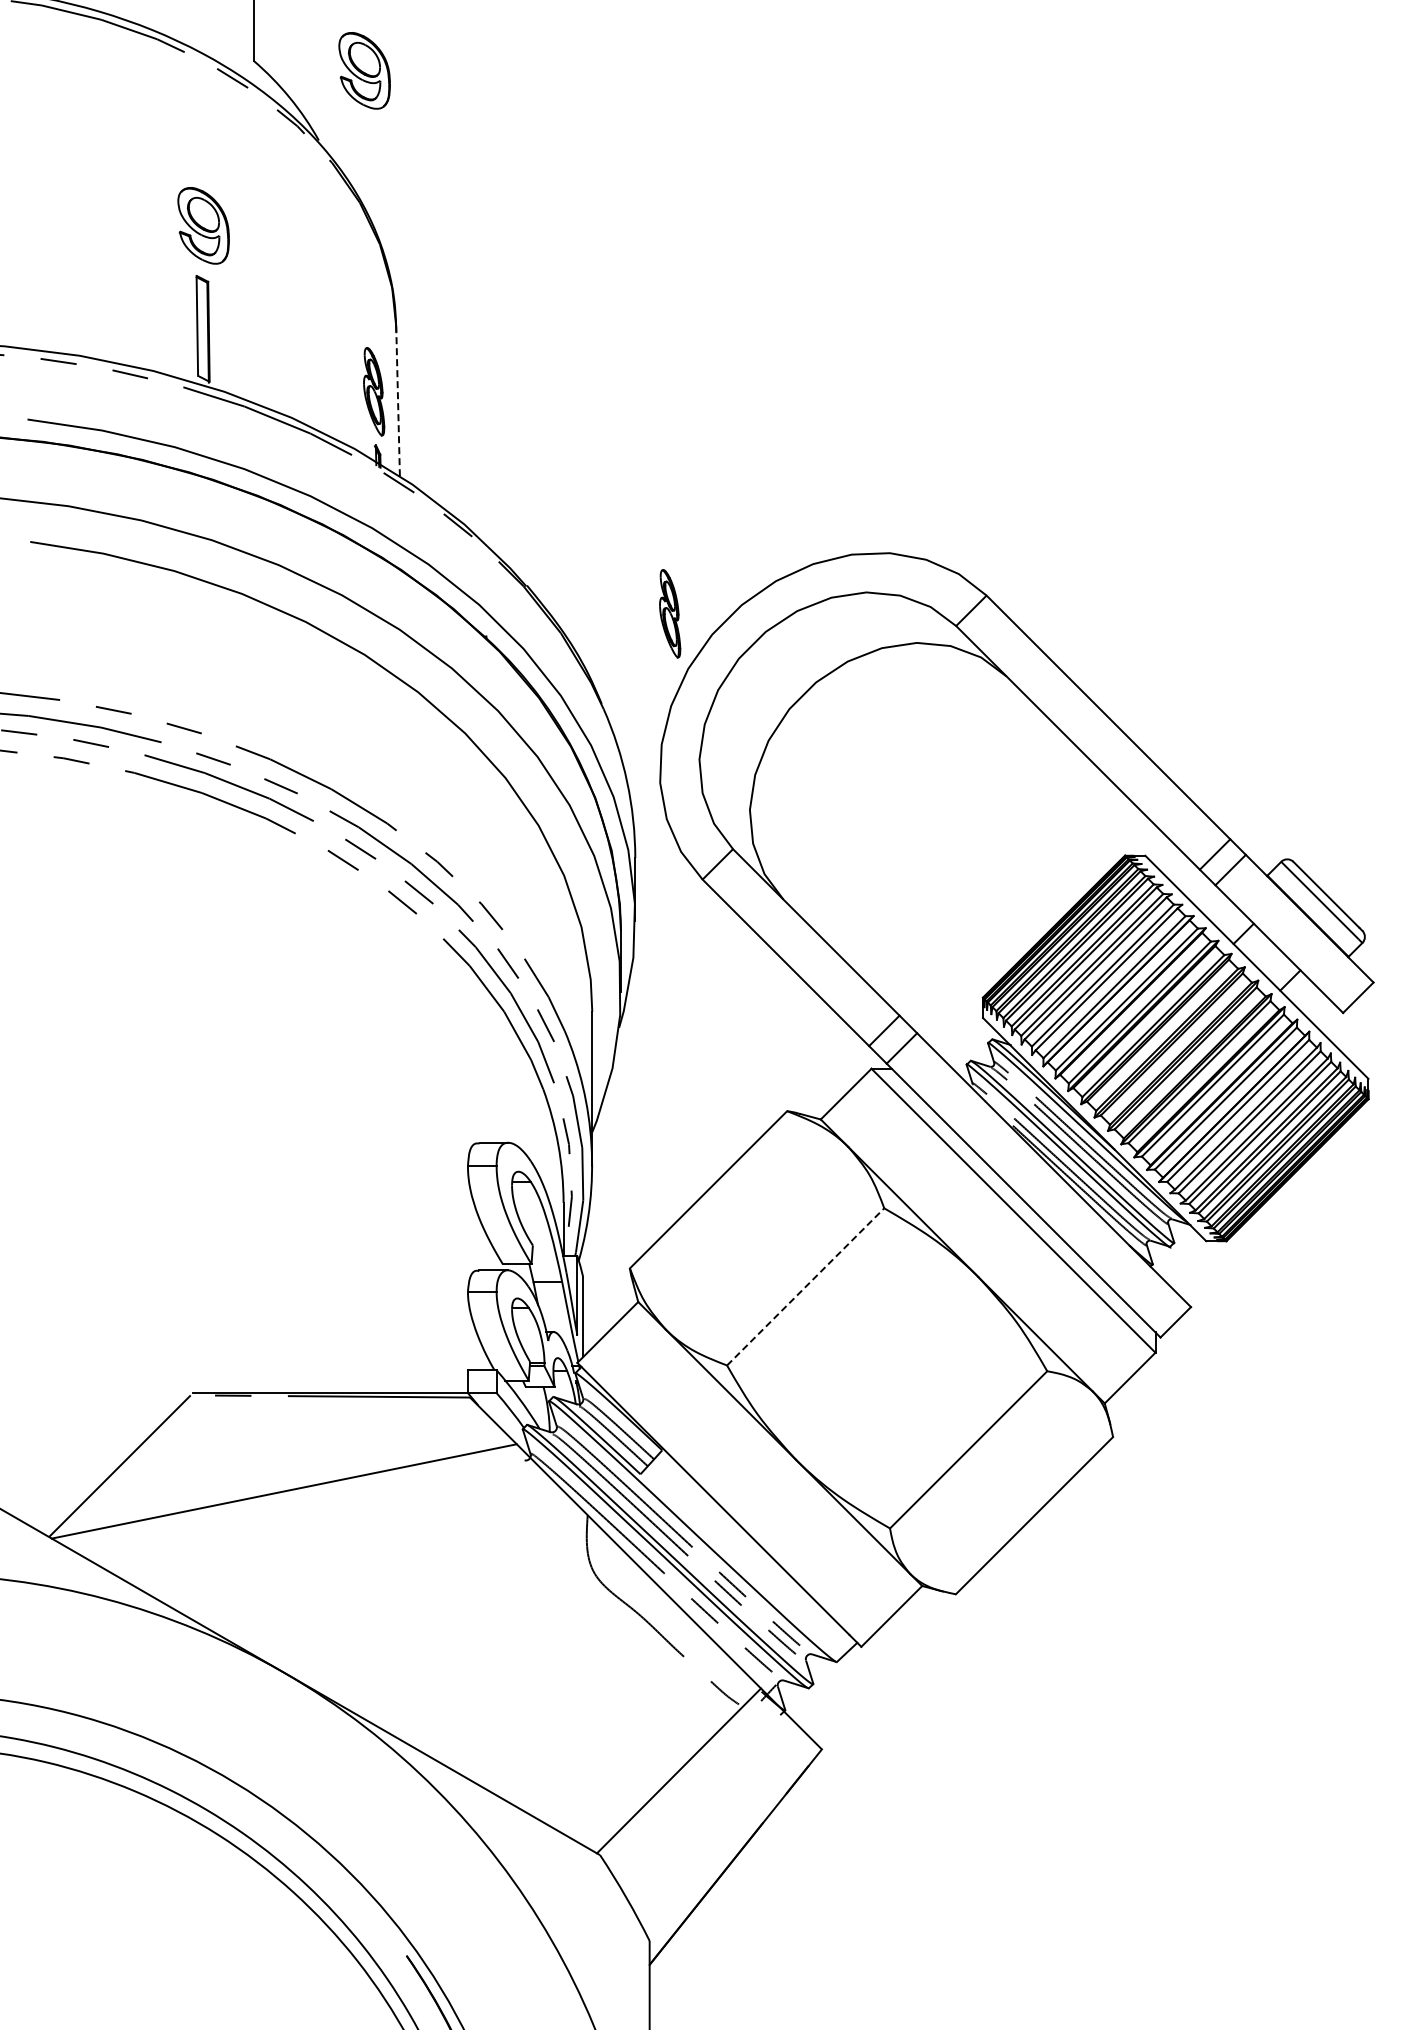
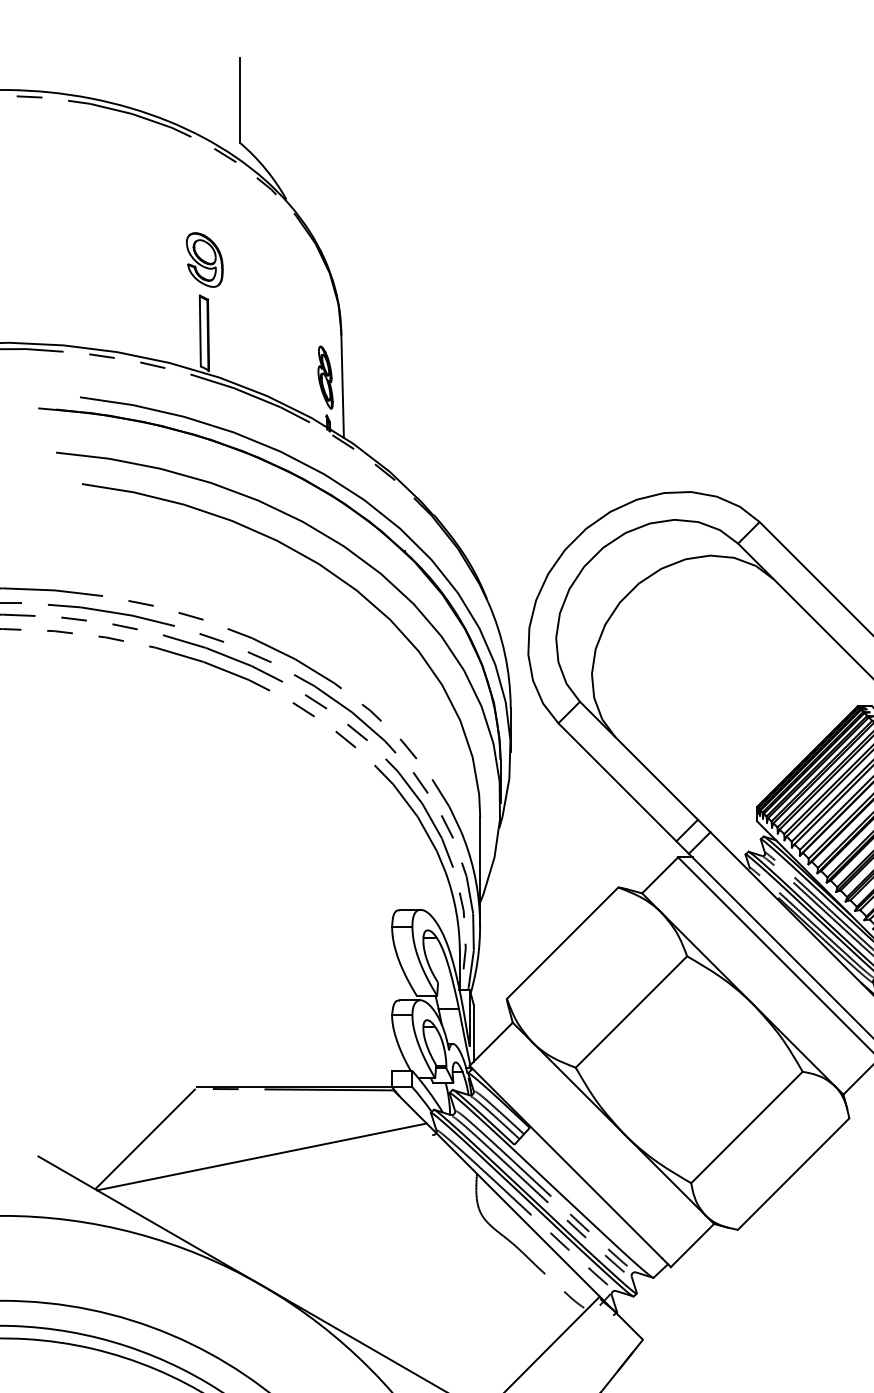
part: (364, 70) -> (318, 149), removed
line: (398, 400) -> (342, 383), dashed -> solid
part: (670, 613) -> (535, 534), removed
line: (806, 1286) -> (632, 1011), dashed -> solid

